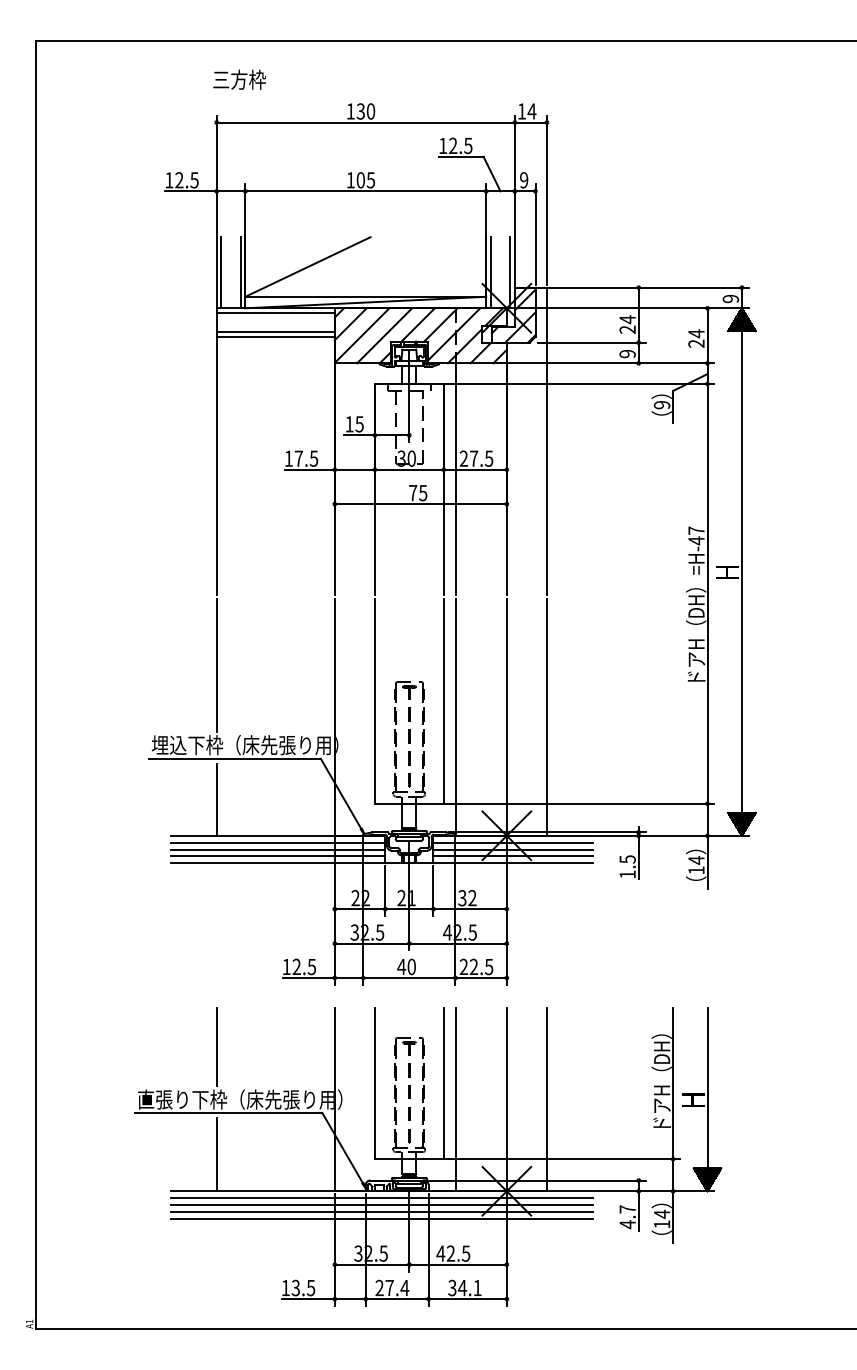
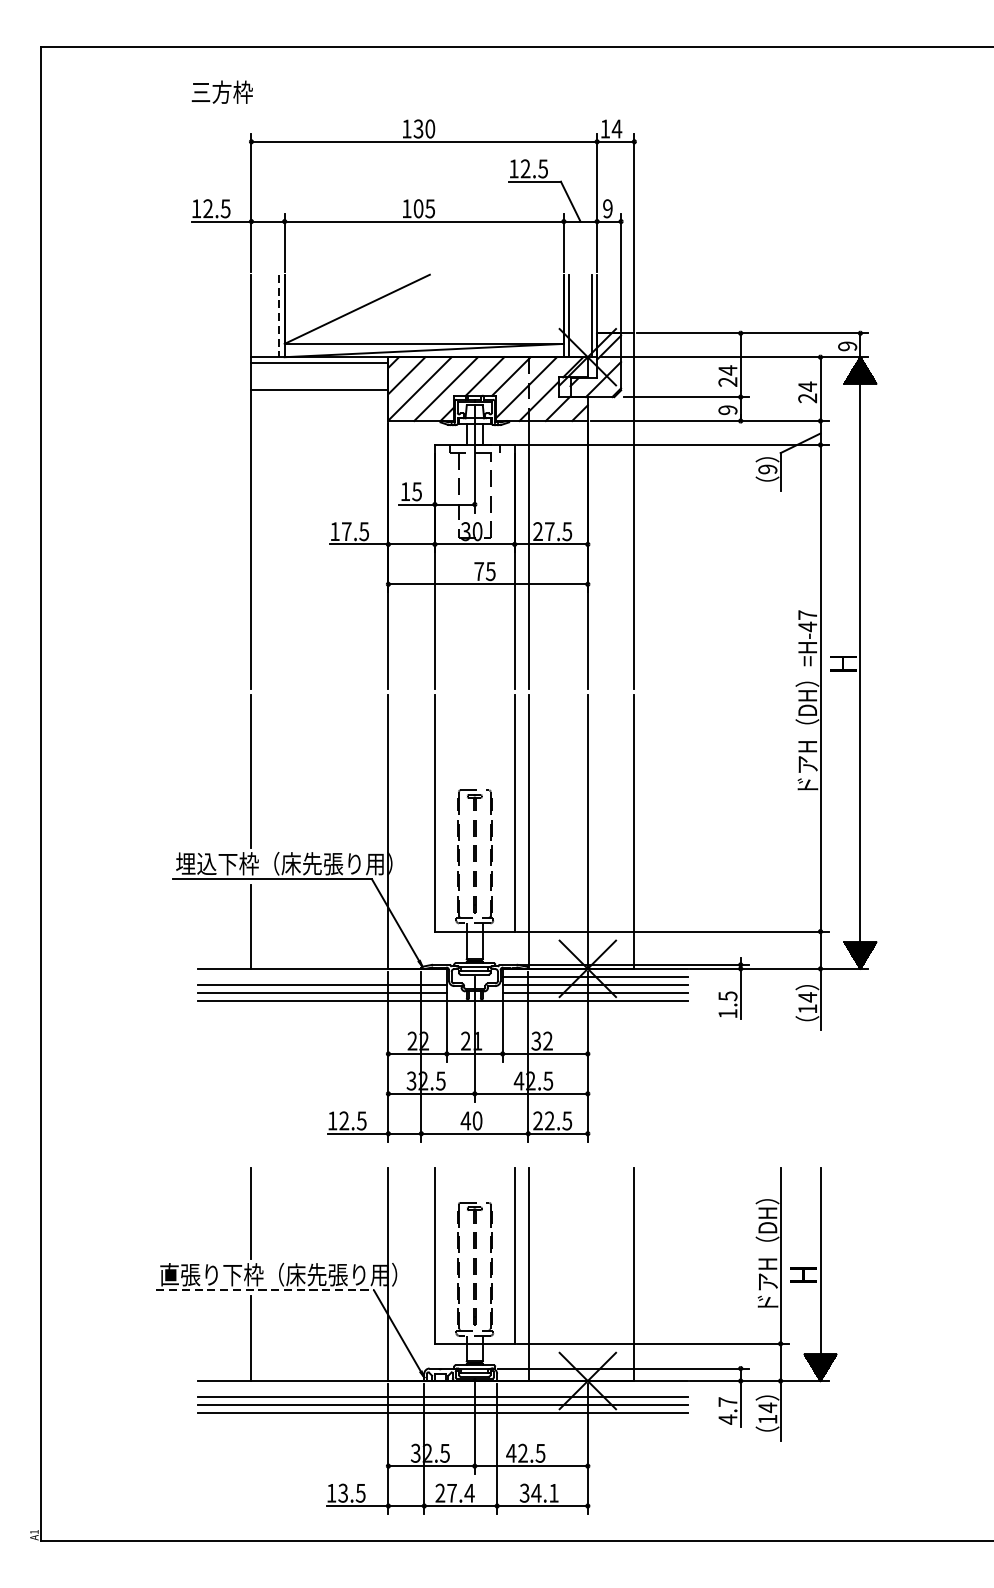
text: (239, 79) -> (222, 91), moved
line: (221, 272) -> (256, 315), removed
line: (240, 272) -> (279, 315), solid -> dashed
line: (275, 332) -> (319, 385), removed
line: (277, 842) -> (321, 976), removed
line: (506, 1099) -> (587, 1274), removed
line: (228, 1113) -> (265, 1290), solid -> dashed
line: (381, 1198) -> (442, 1389), removed

